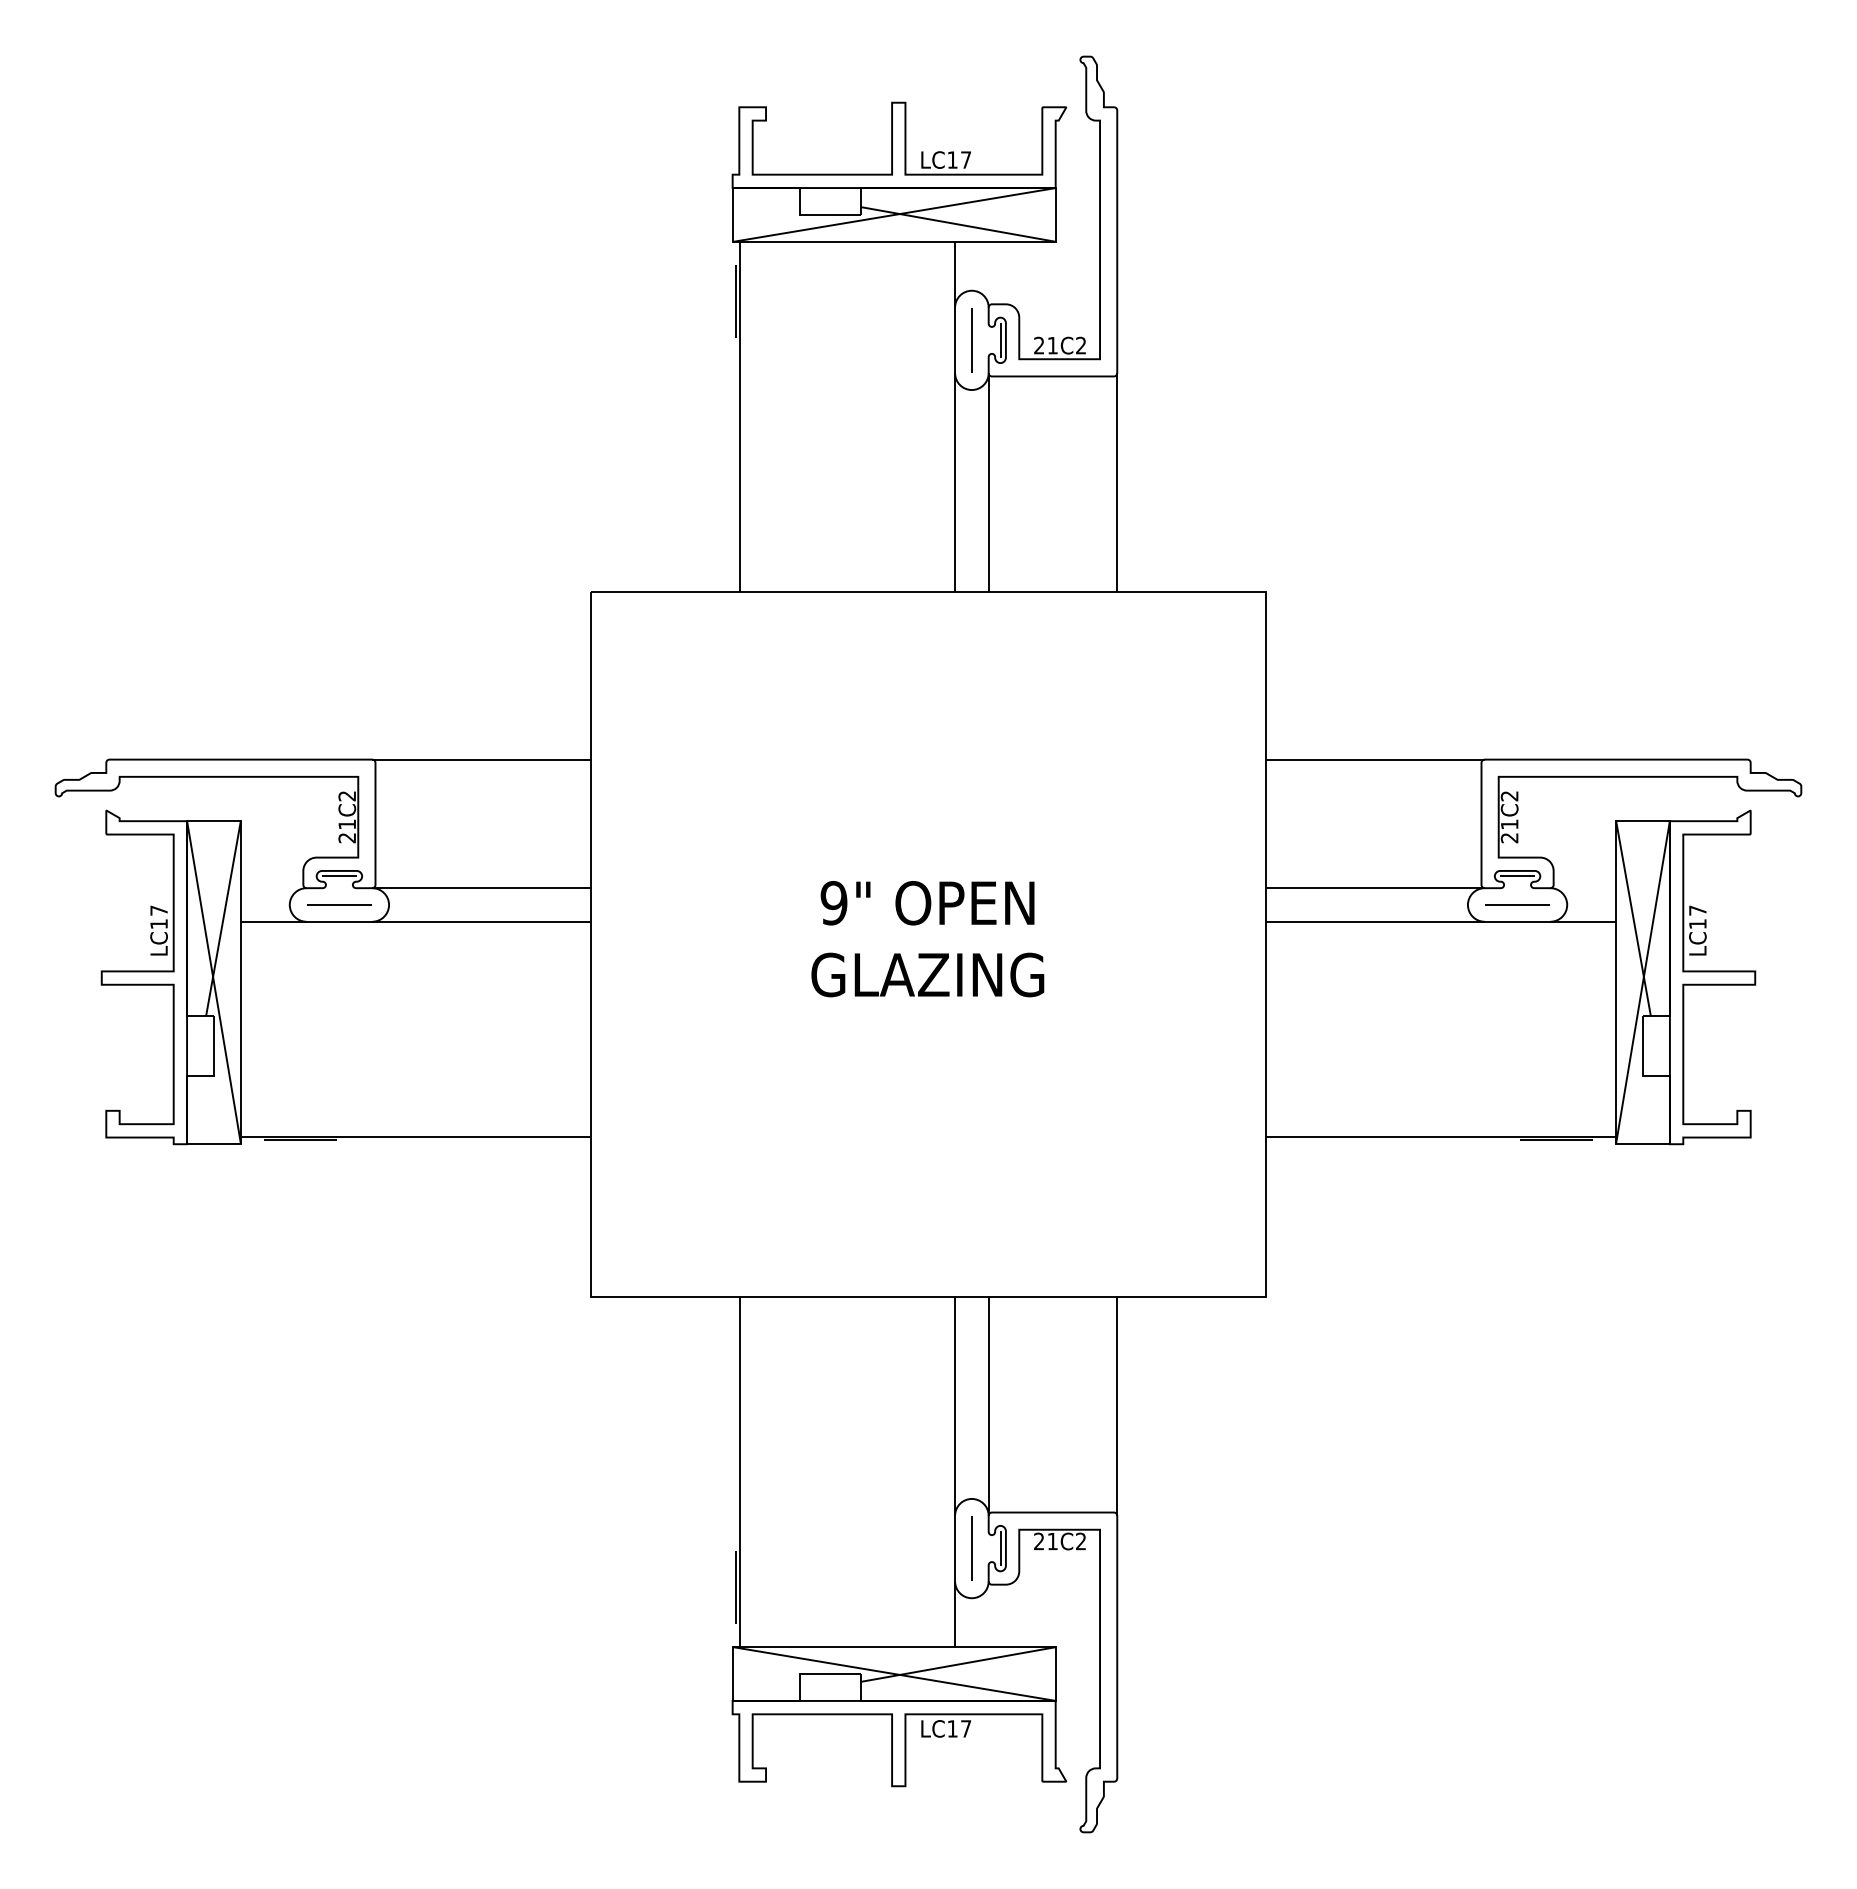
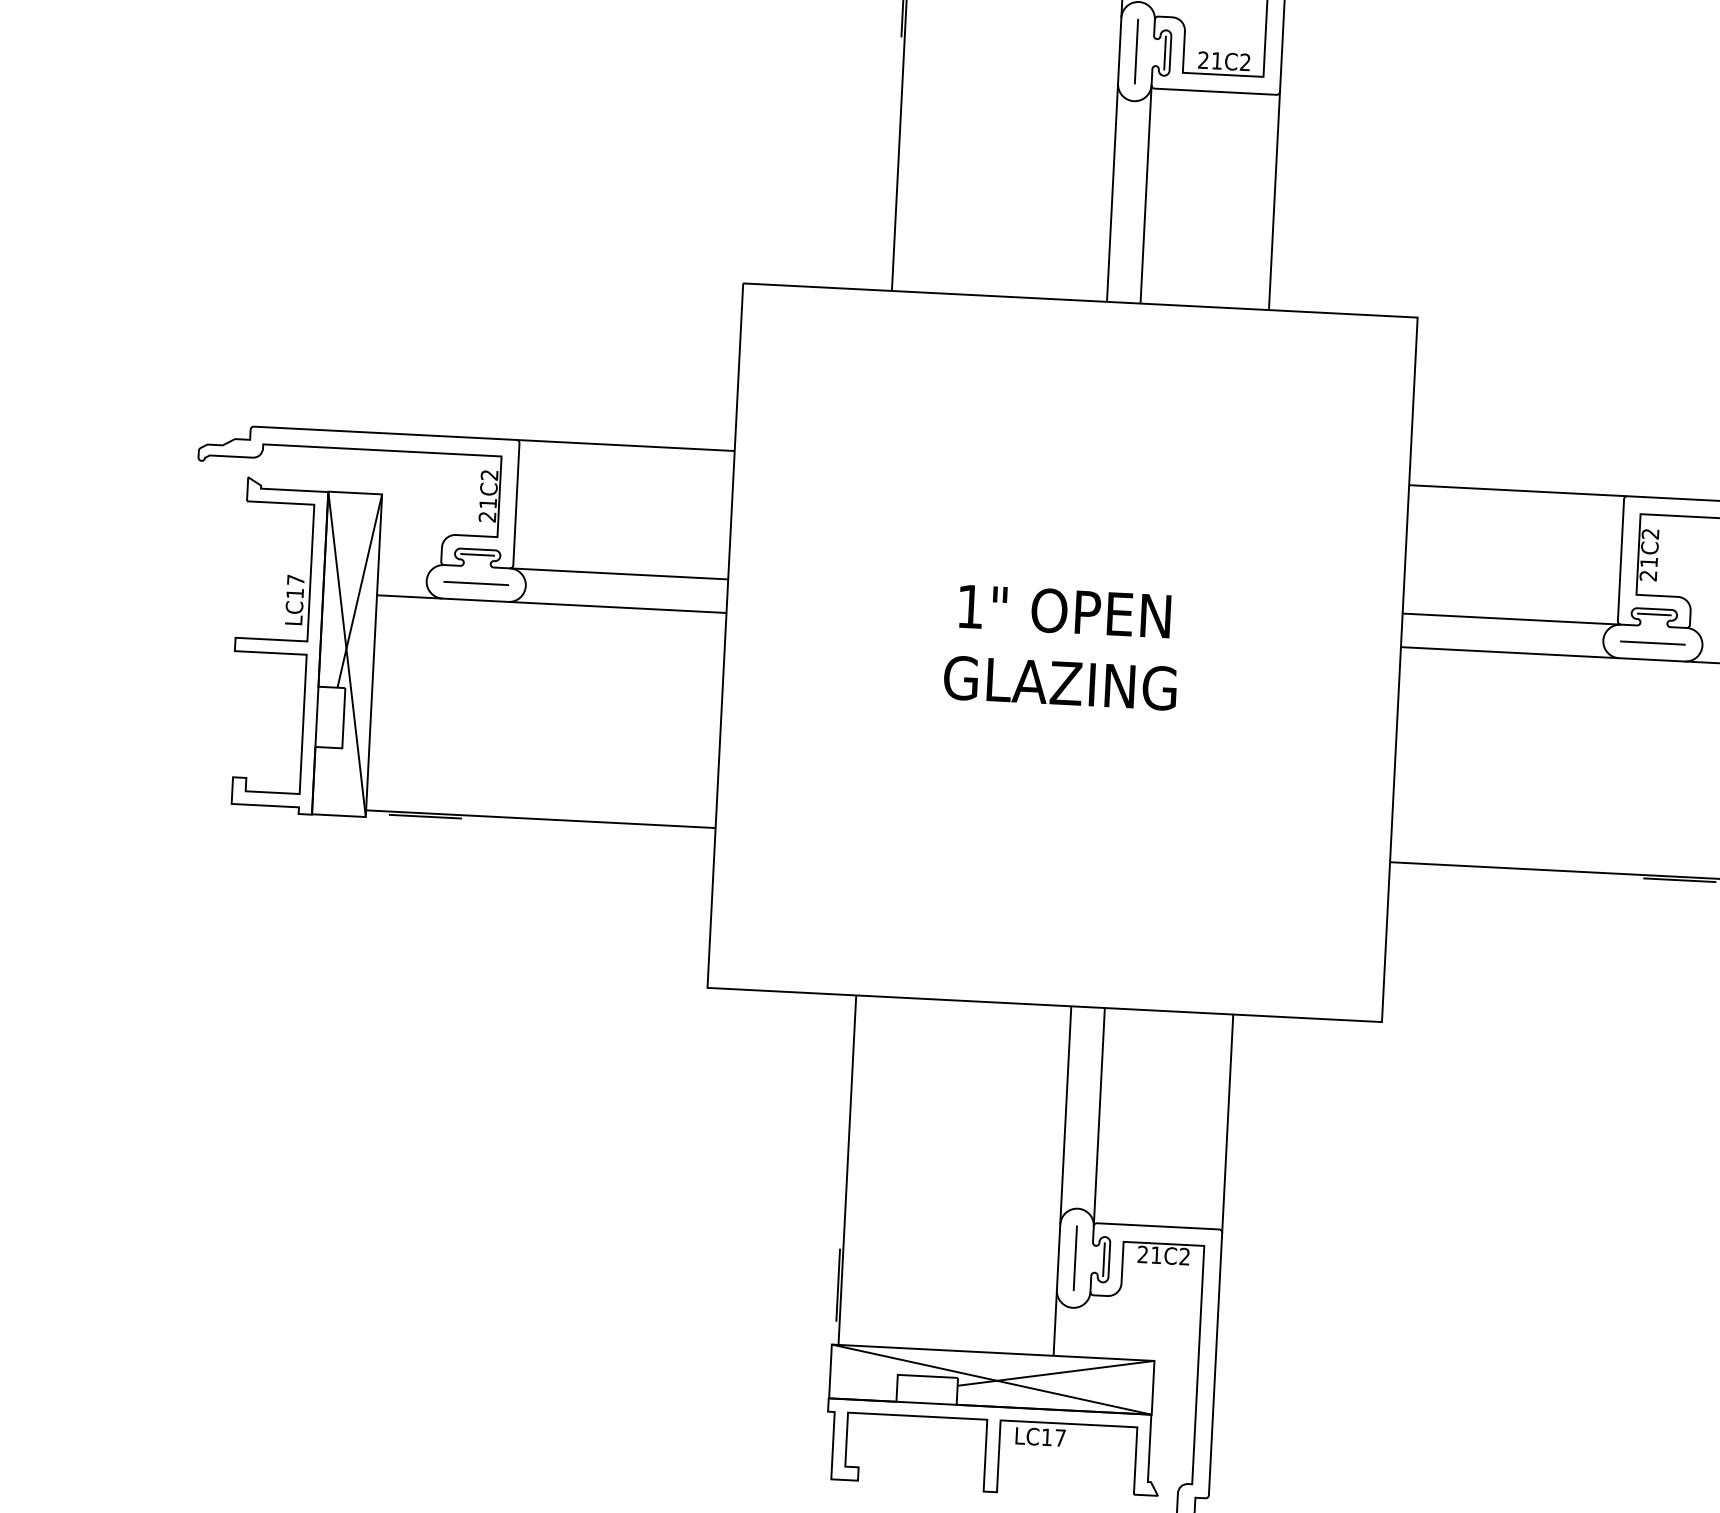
text: (833, 903) -> (969, 607), 9" -> 1"

